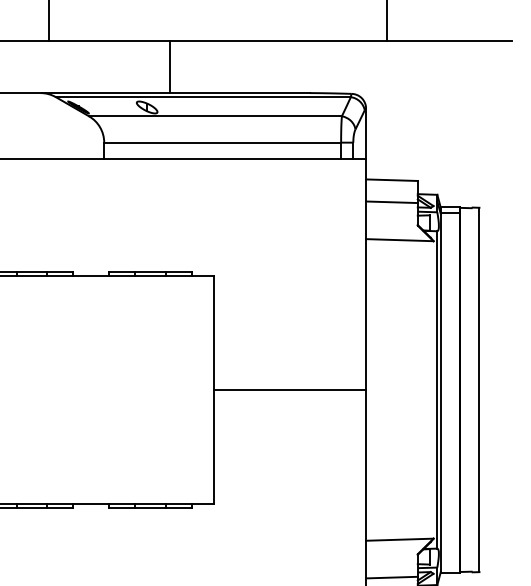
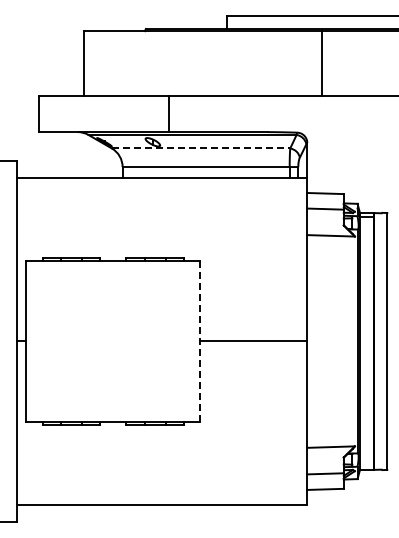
line: (216, 116) -> (201, 148), solid -> dashed
line: (214, 389) -> (200, 341), solid -> dashed

